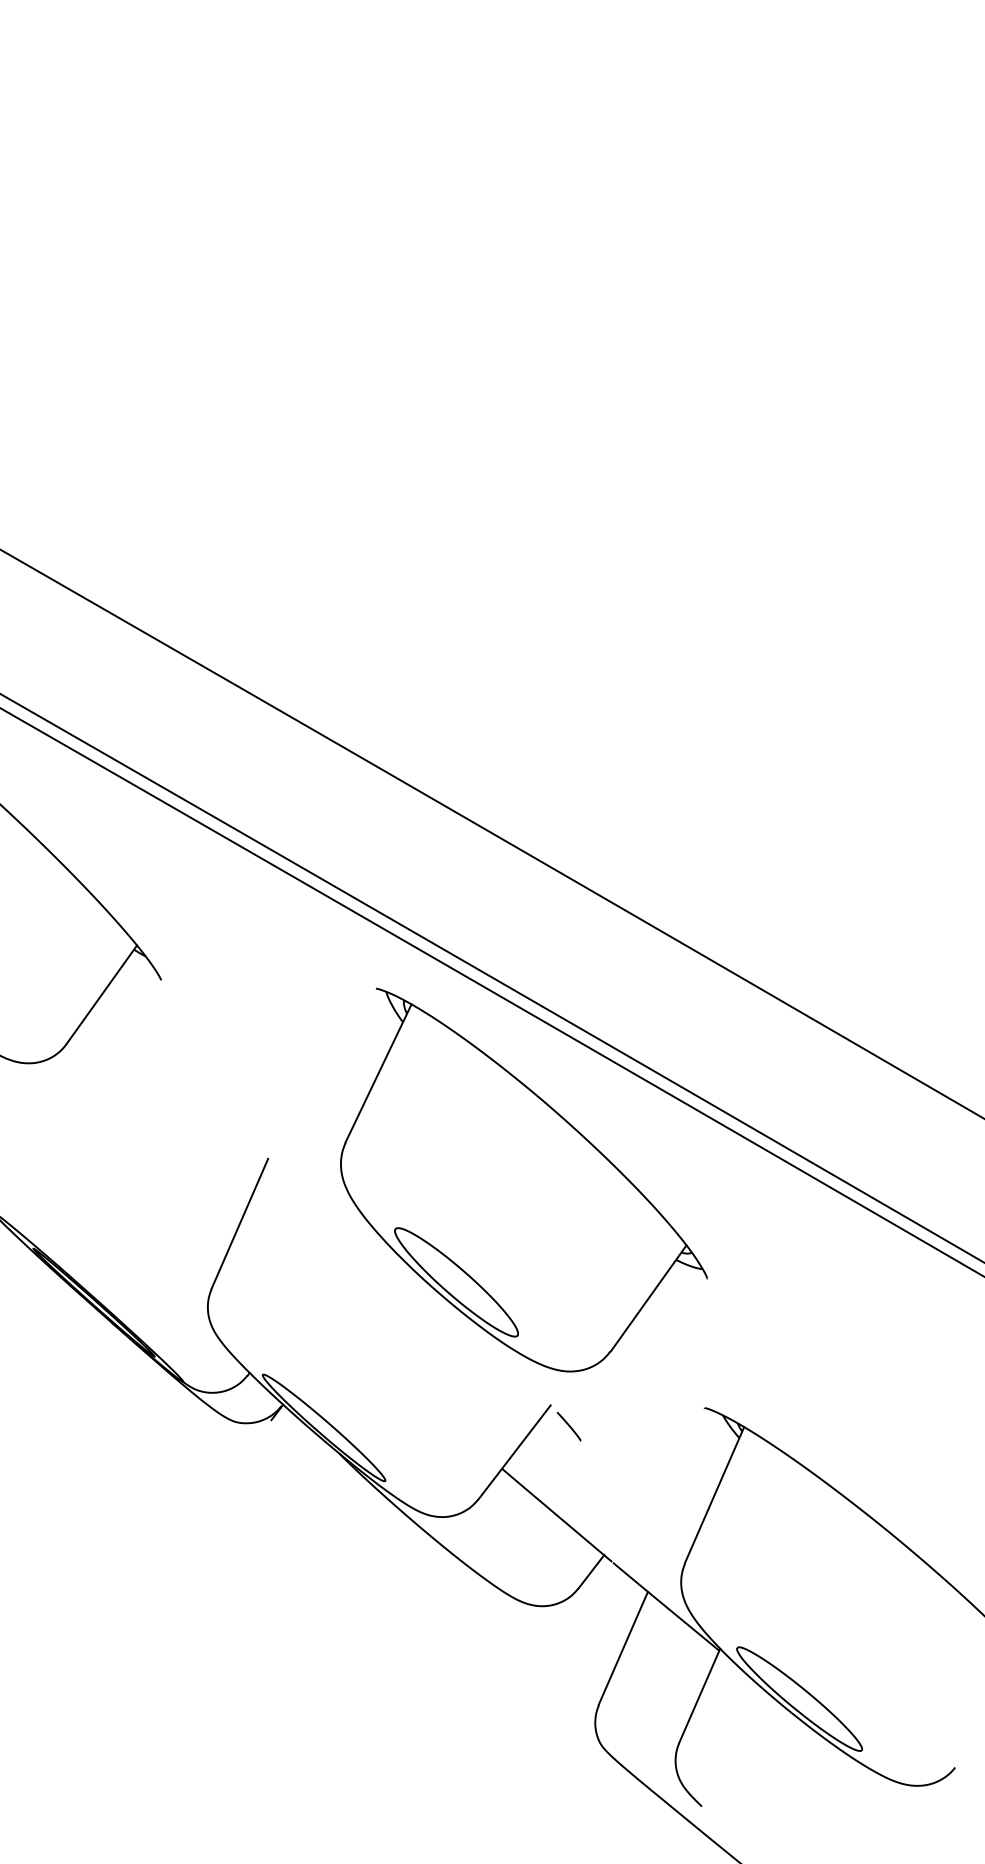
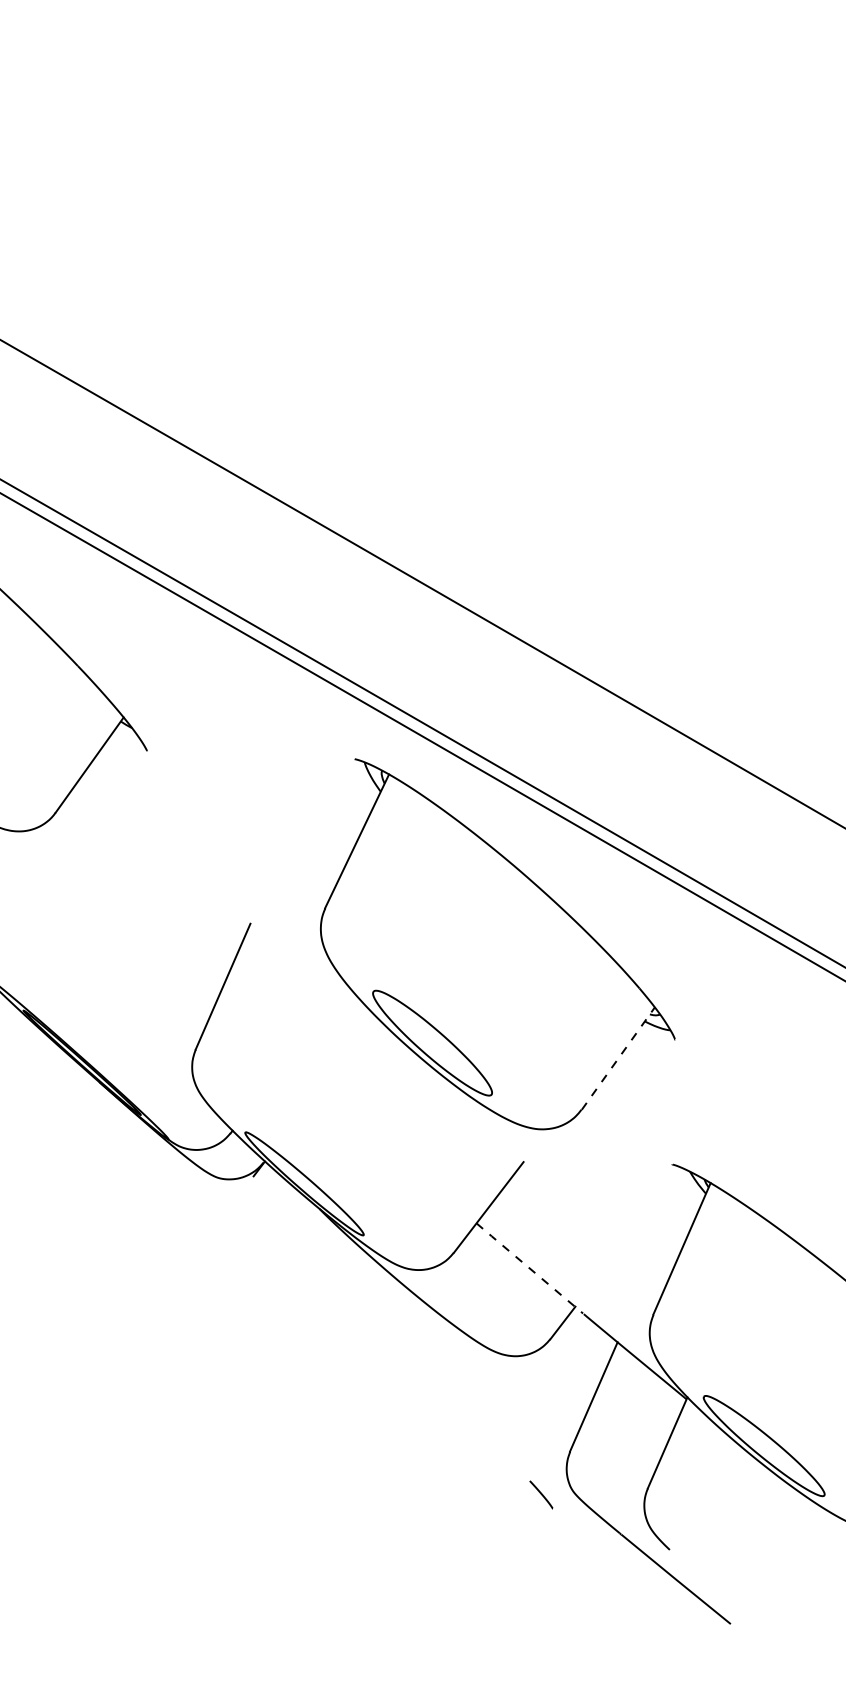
line: (648, 1297) -> (618, 1057), solid -> dashed
line: (568, 1426) -> (540, 1494), moved
line: (556, 1515) -> (529, 1268), solid -> dashed

